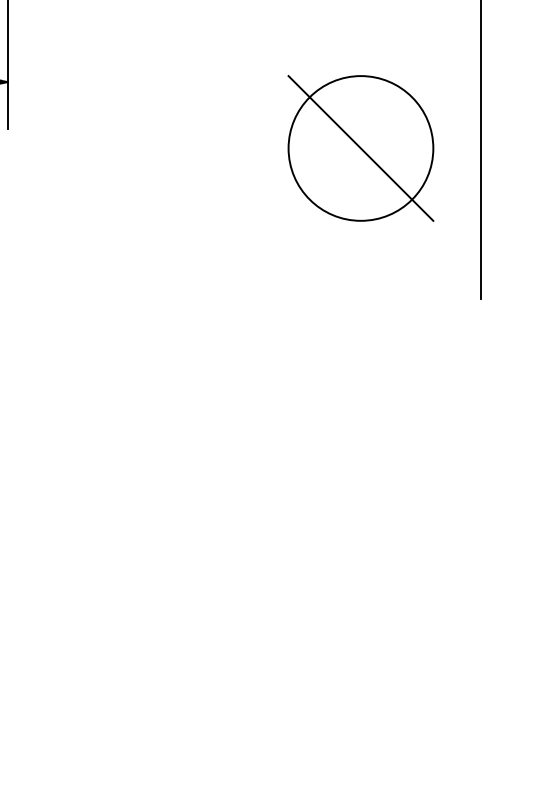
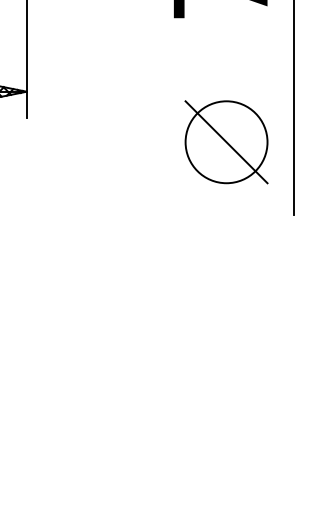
part: (360, 148) -> (226, 142), moved

